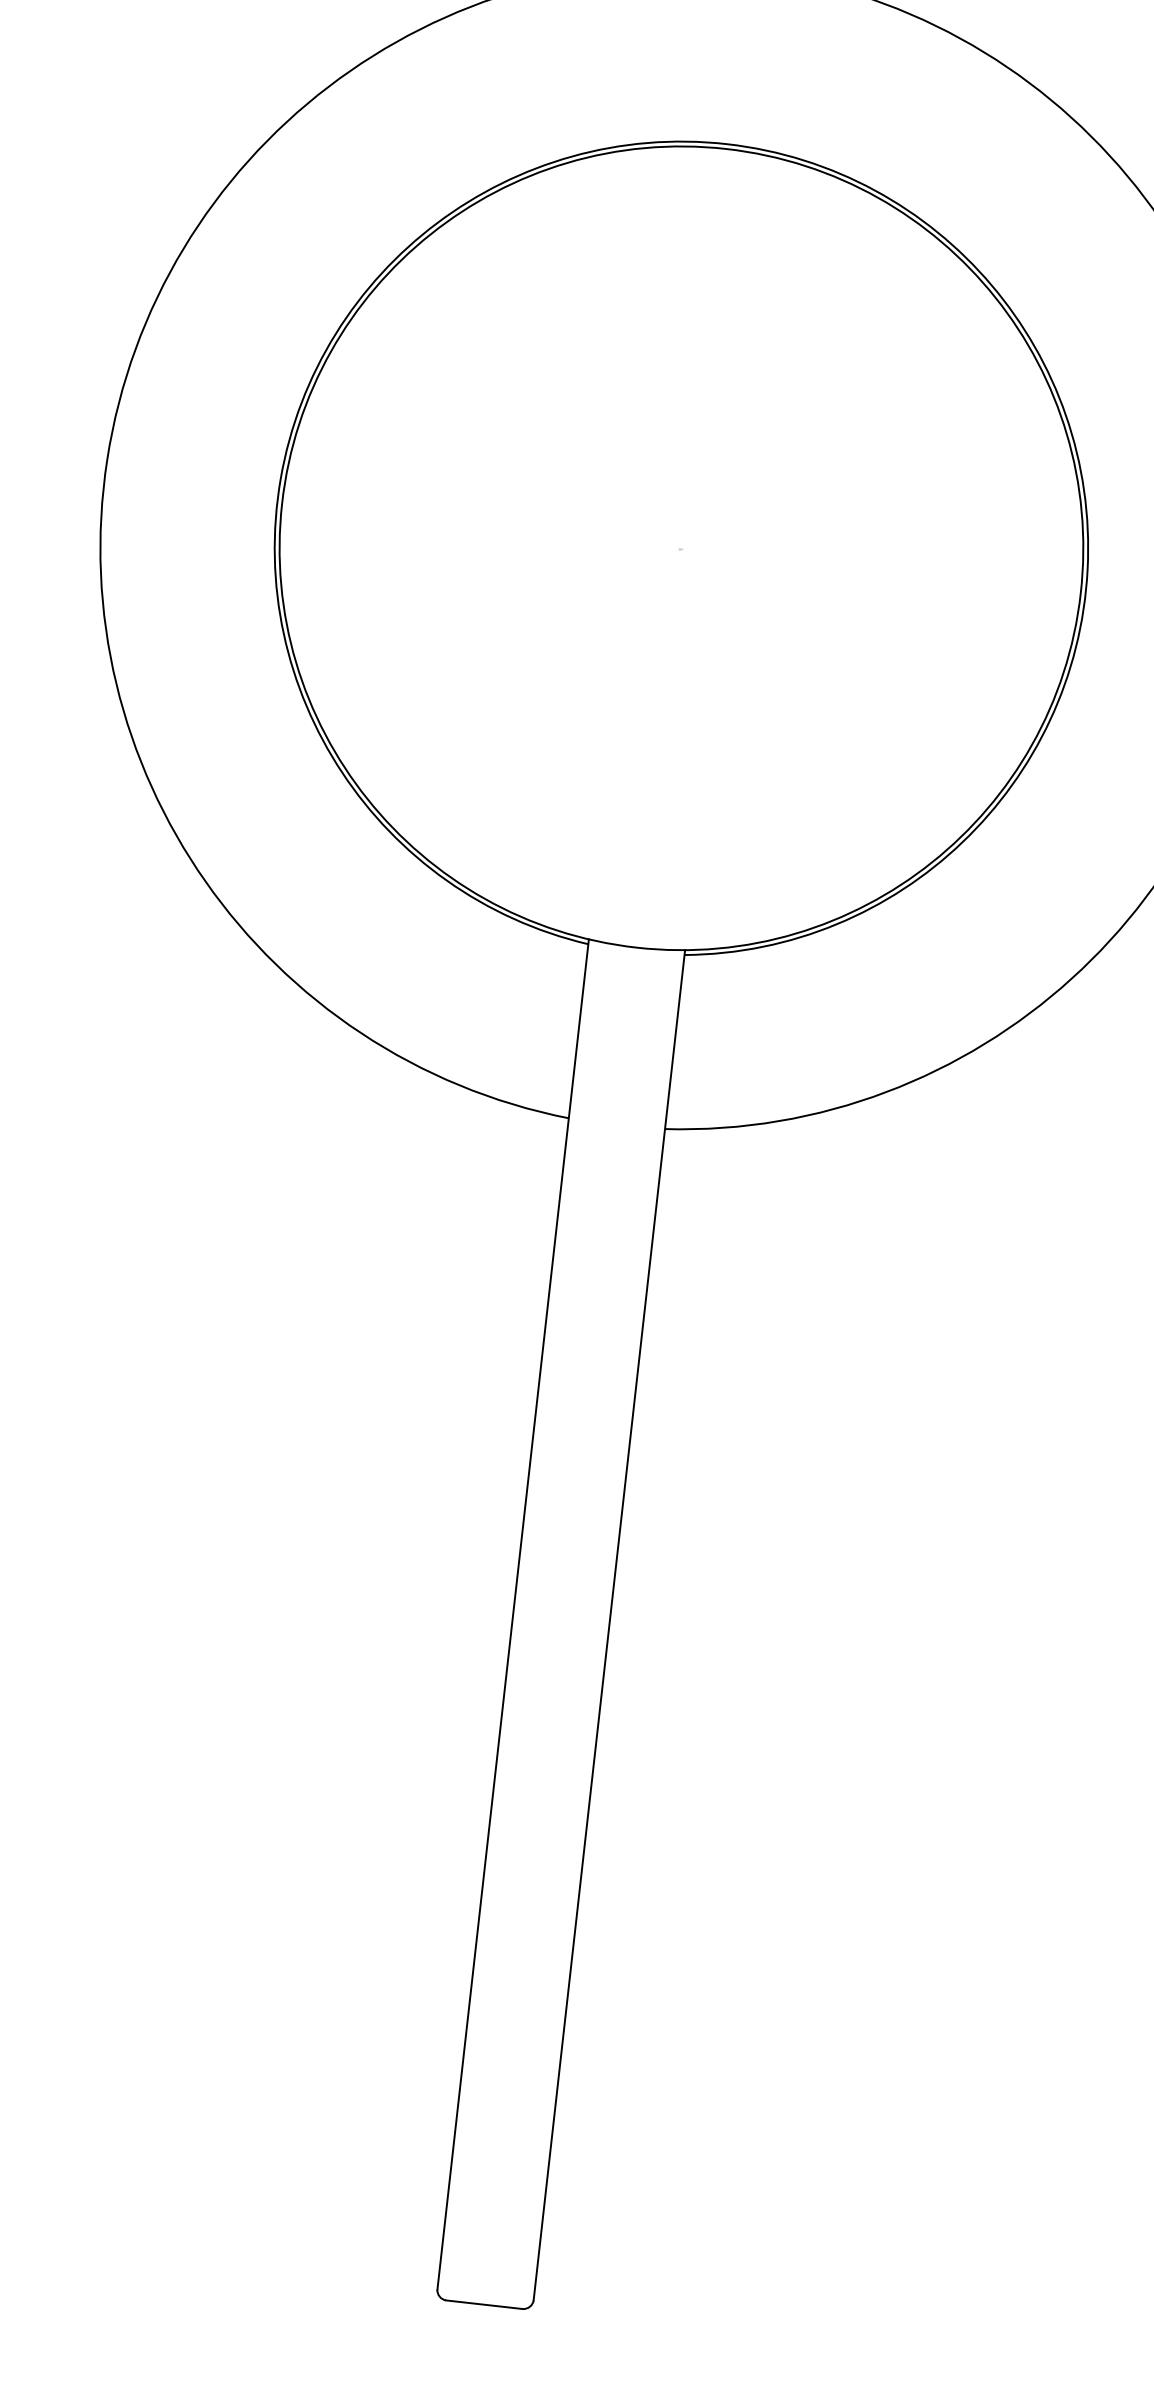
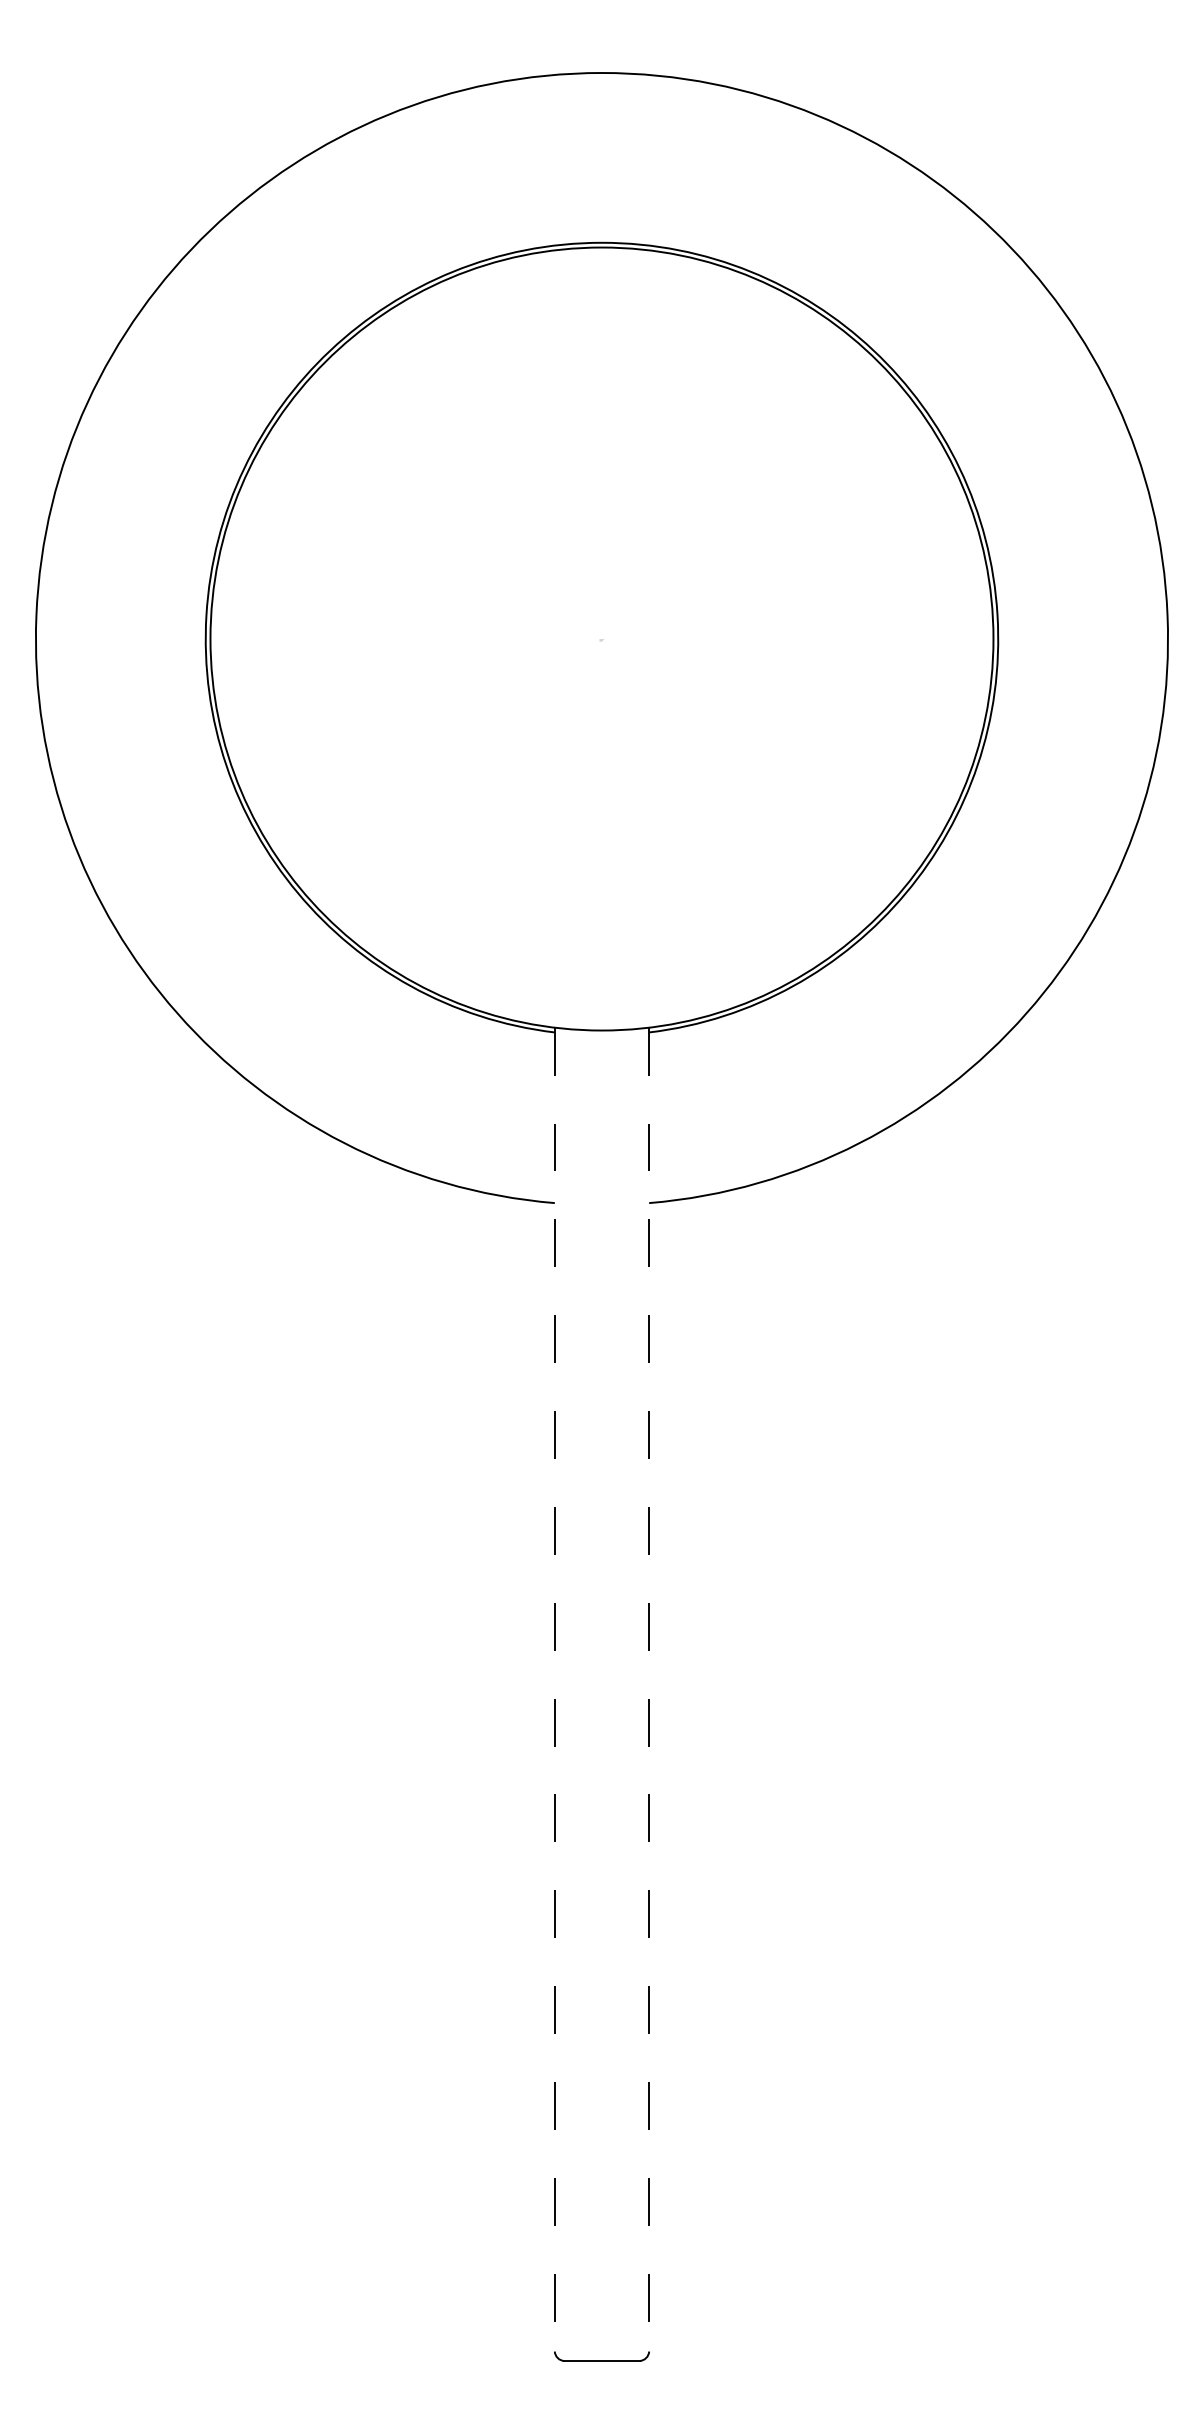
line: (512, 1614) -> (554, 1689), solid -> dashed
line: (609, 1625) -> (649, 1689), solid -> dashed

